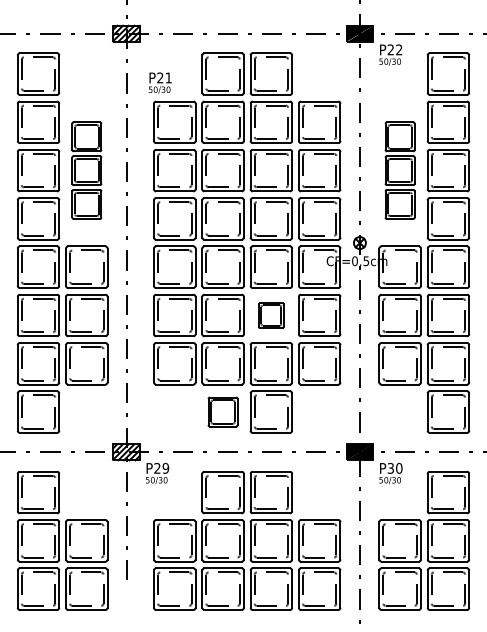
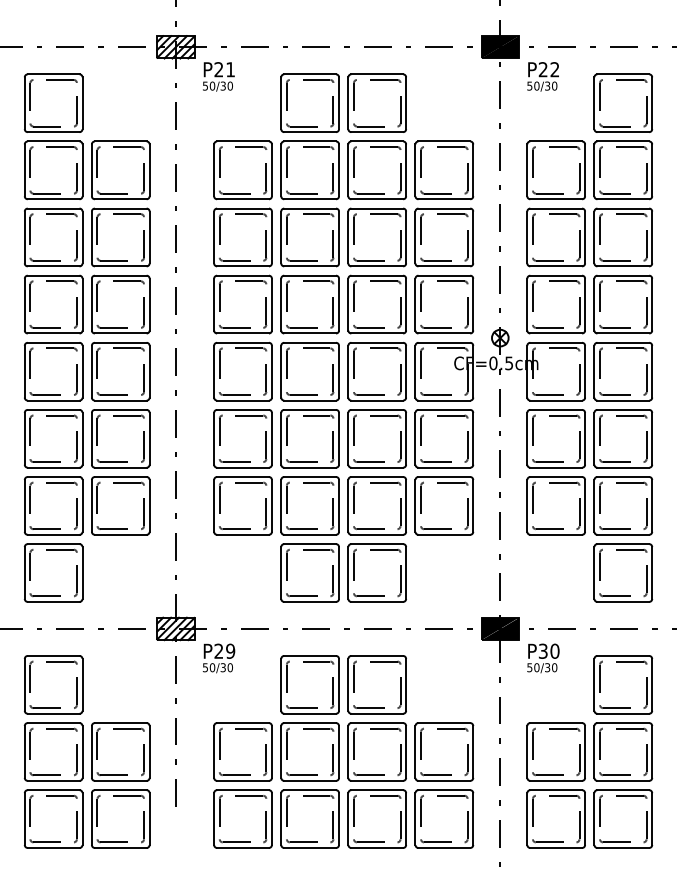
text: (160, 82) -> (218, 76), moved
part: (86, 170) -> (120, 237), size x1.43
part: (399, 170) -> (555, 237), size x1.43
part: (270, 315) -> (376, 438), size x1.67
part: (222, 411) -> (309, 572), size x1.43

